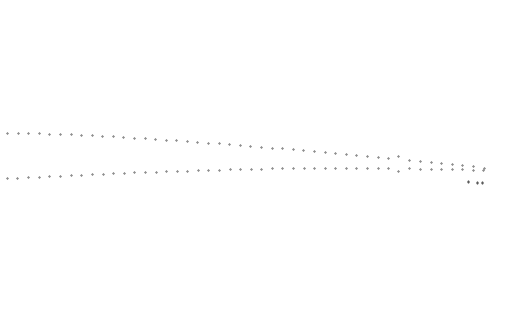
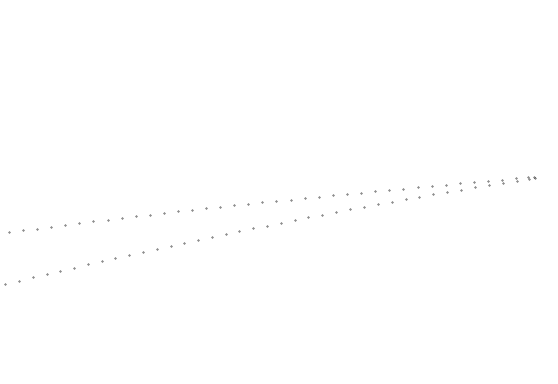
part: (399, 163) -> (391, 195), size x0.62
part: (475, 182) -> (526, 178), moved

